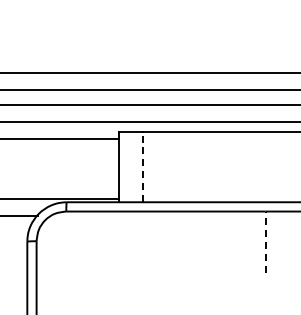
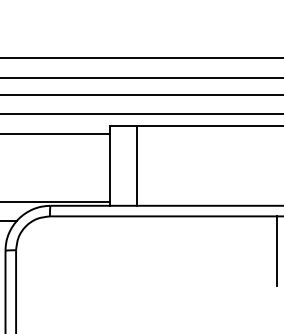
line: (142, 166) -> (136, 165), dashed -> solid
line: (265, 242) -> (277, 251), dashed -> solid

